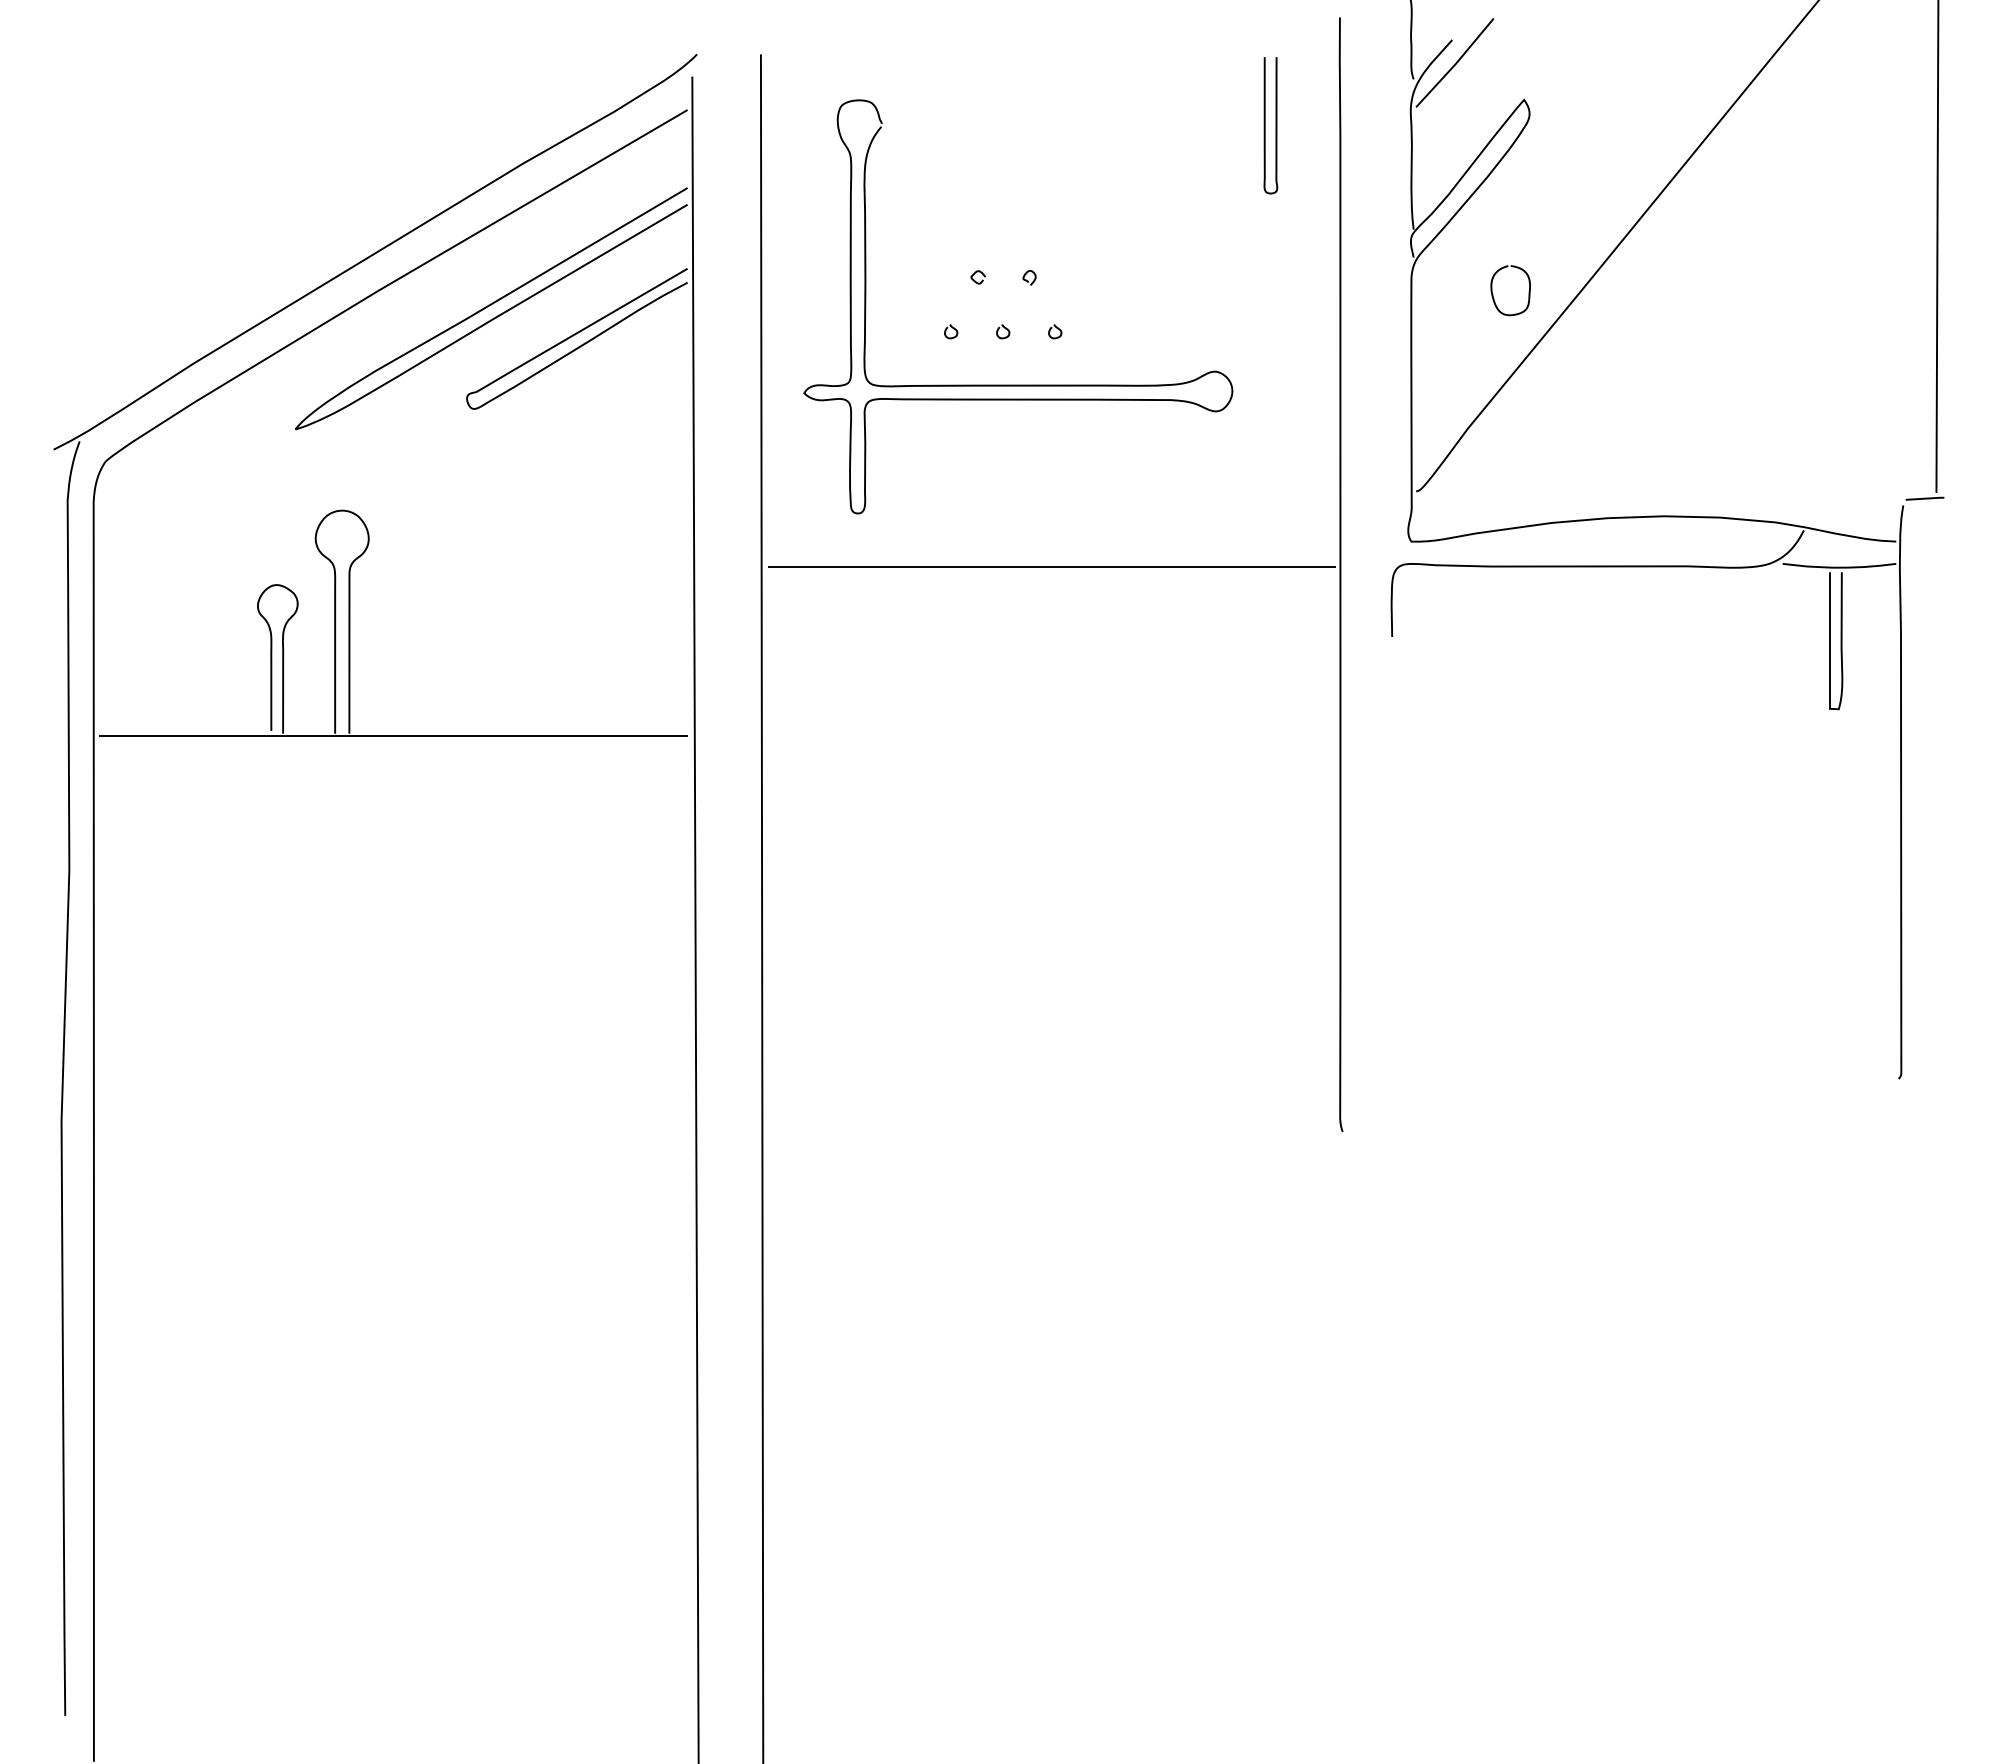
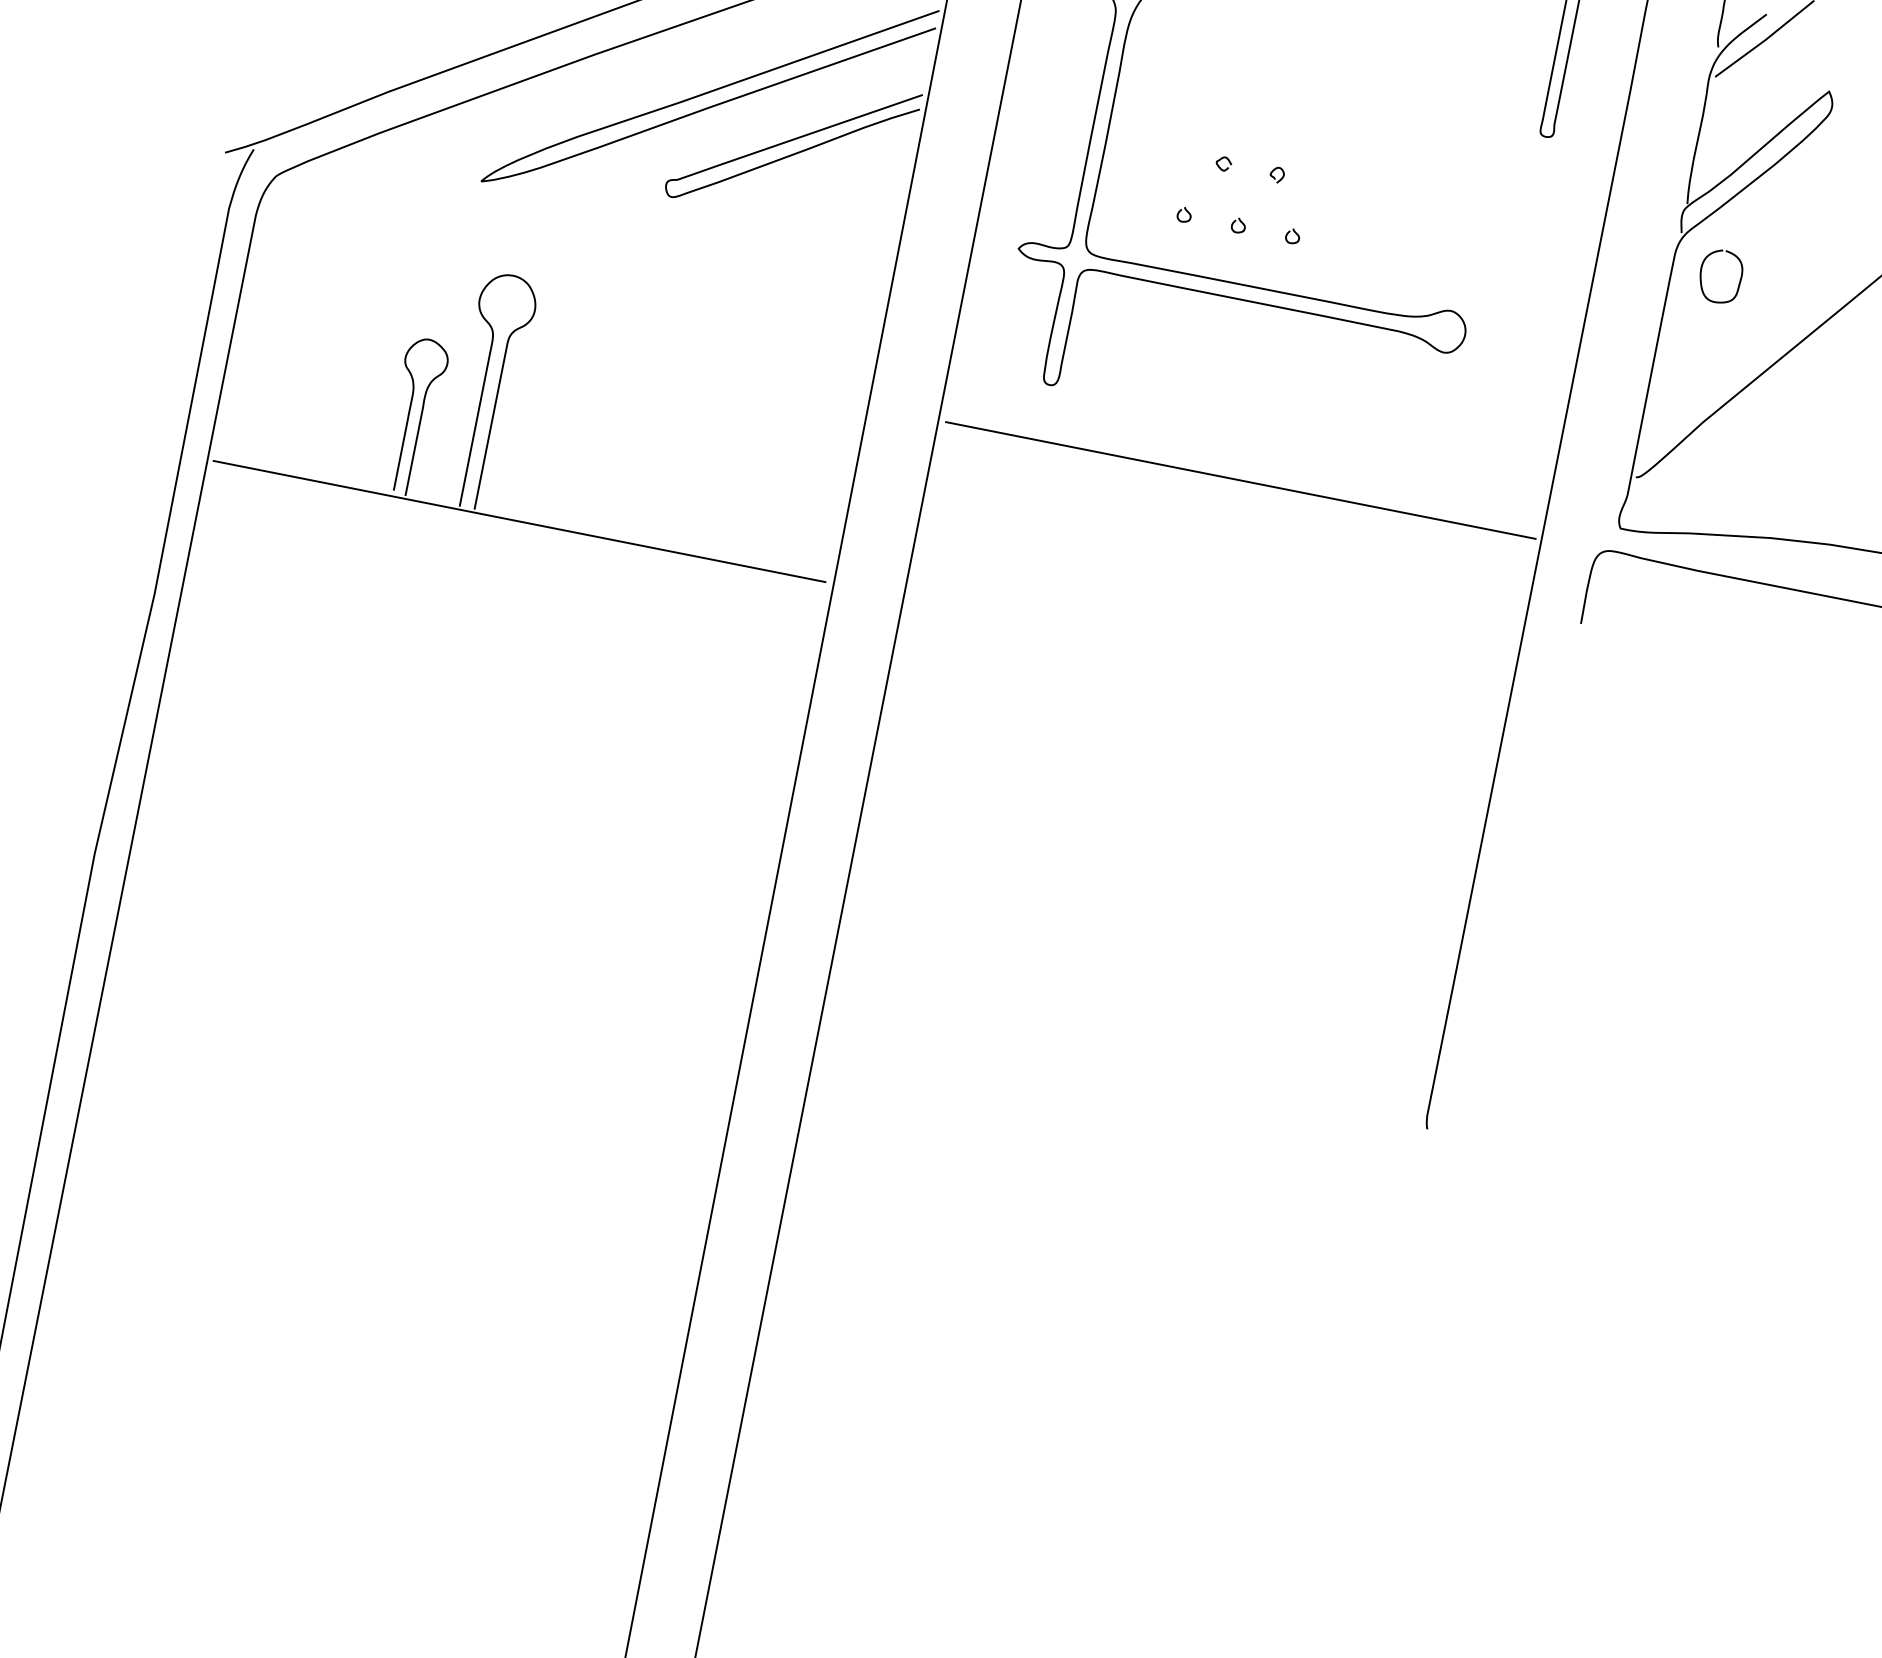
curve: (1493, 294) -> (1701, 277), moved

